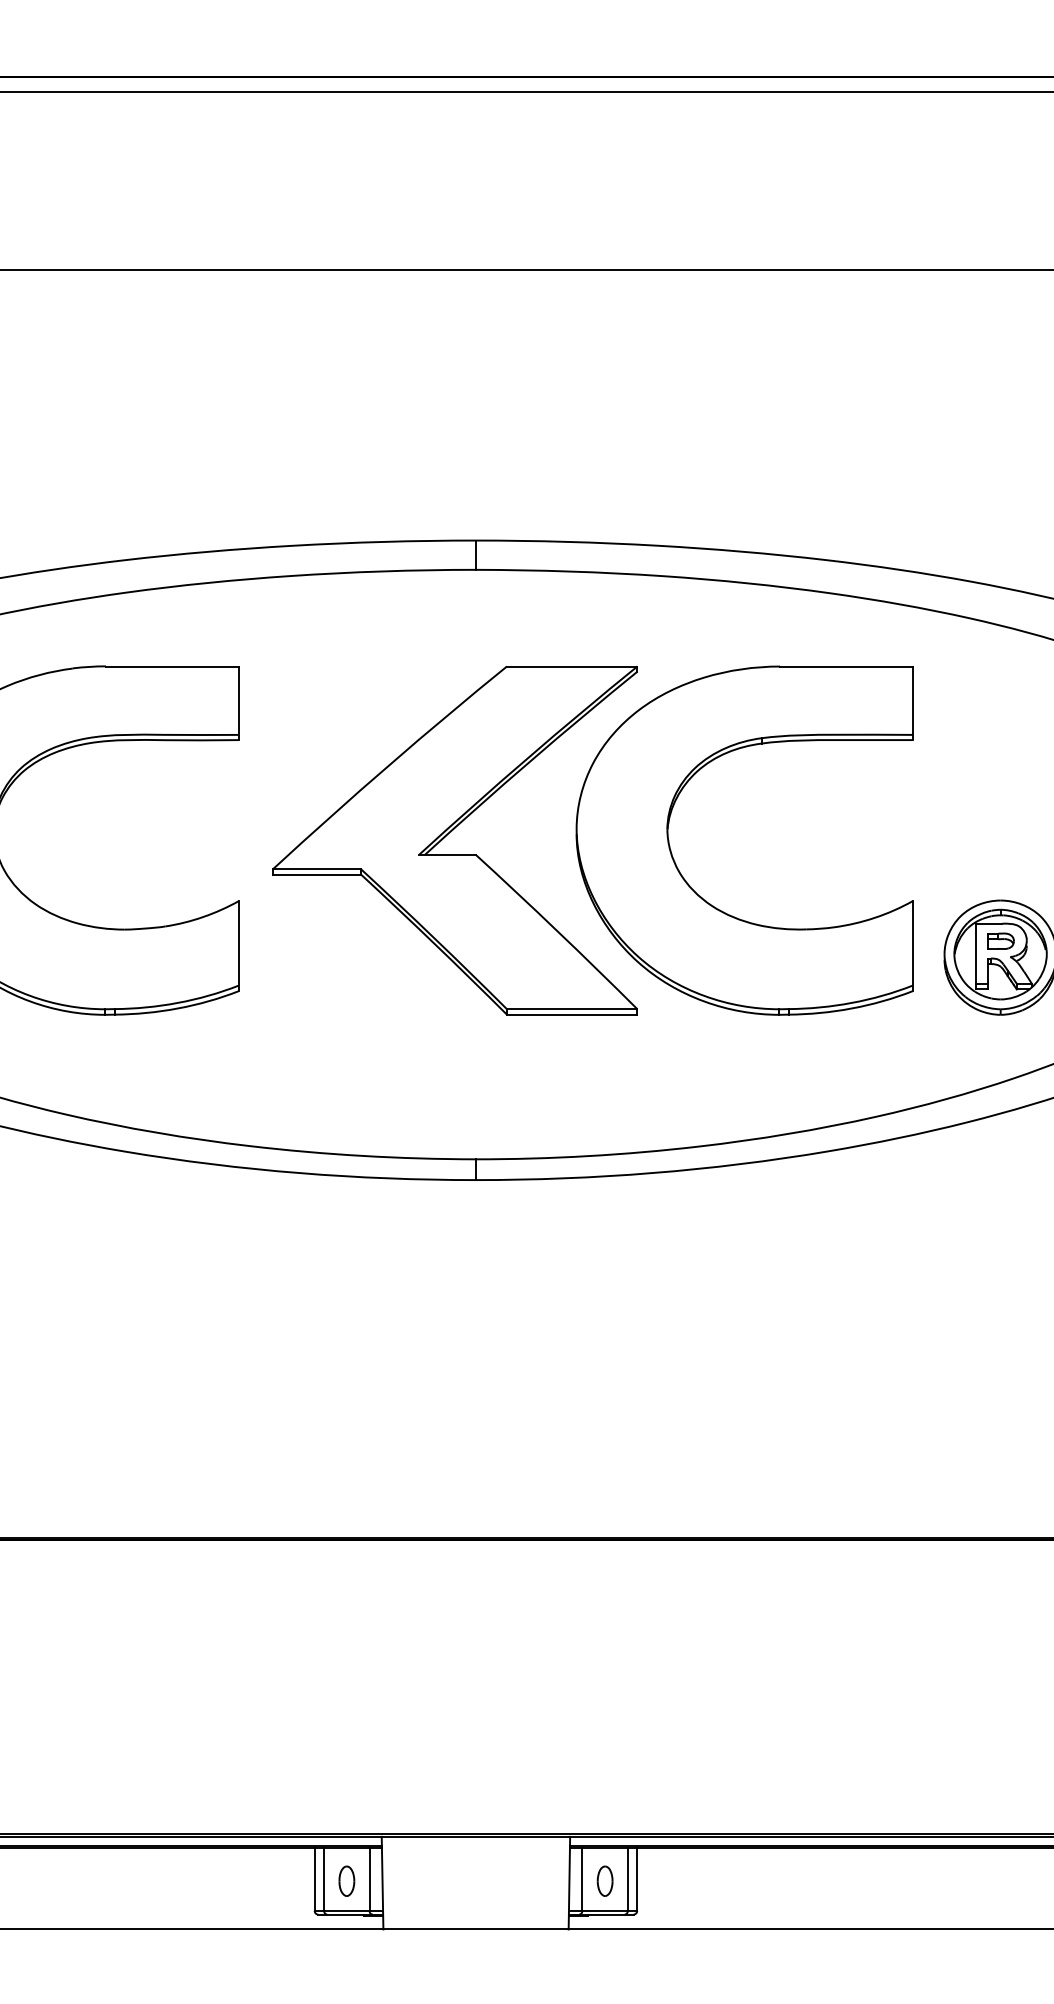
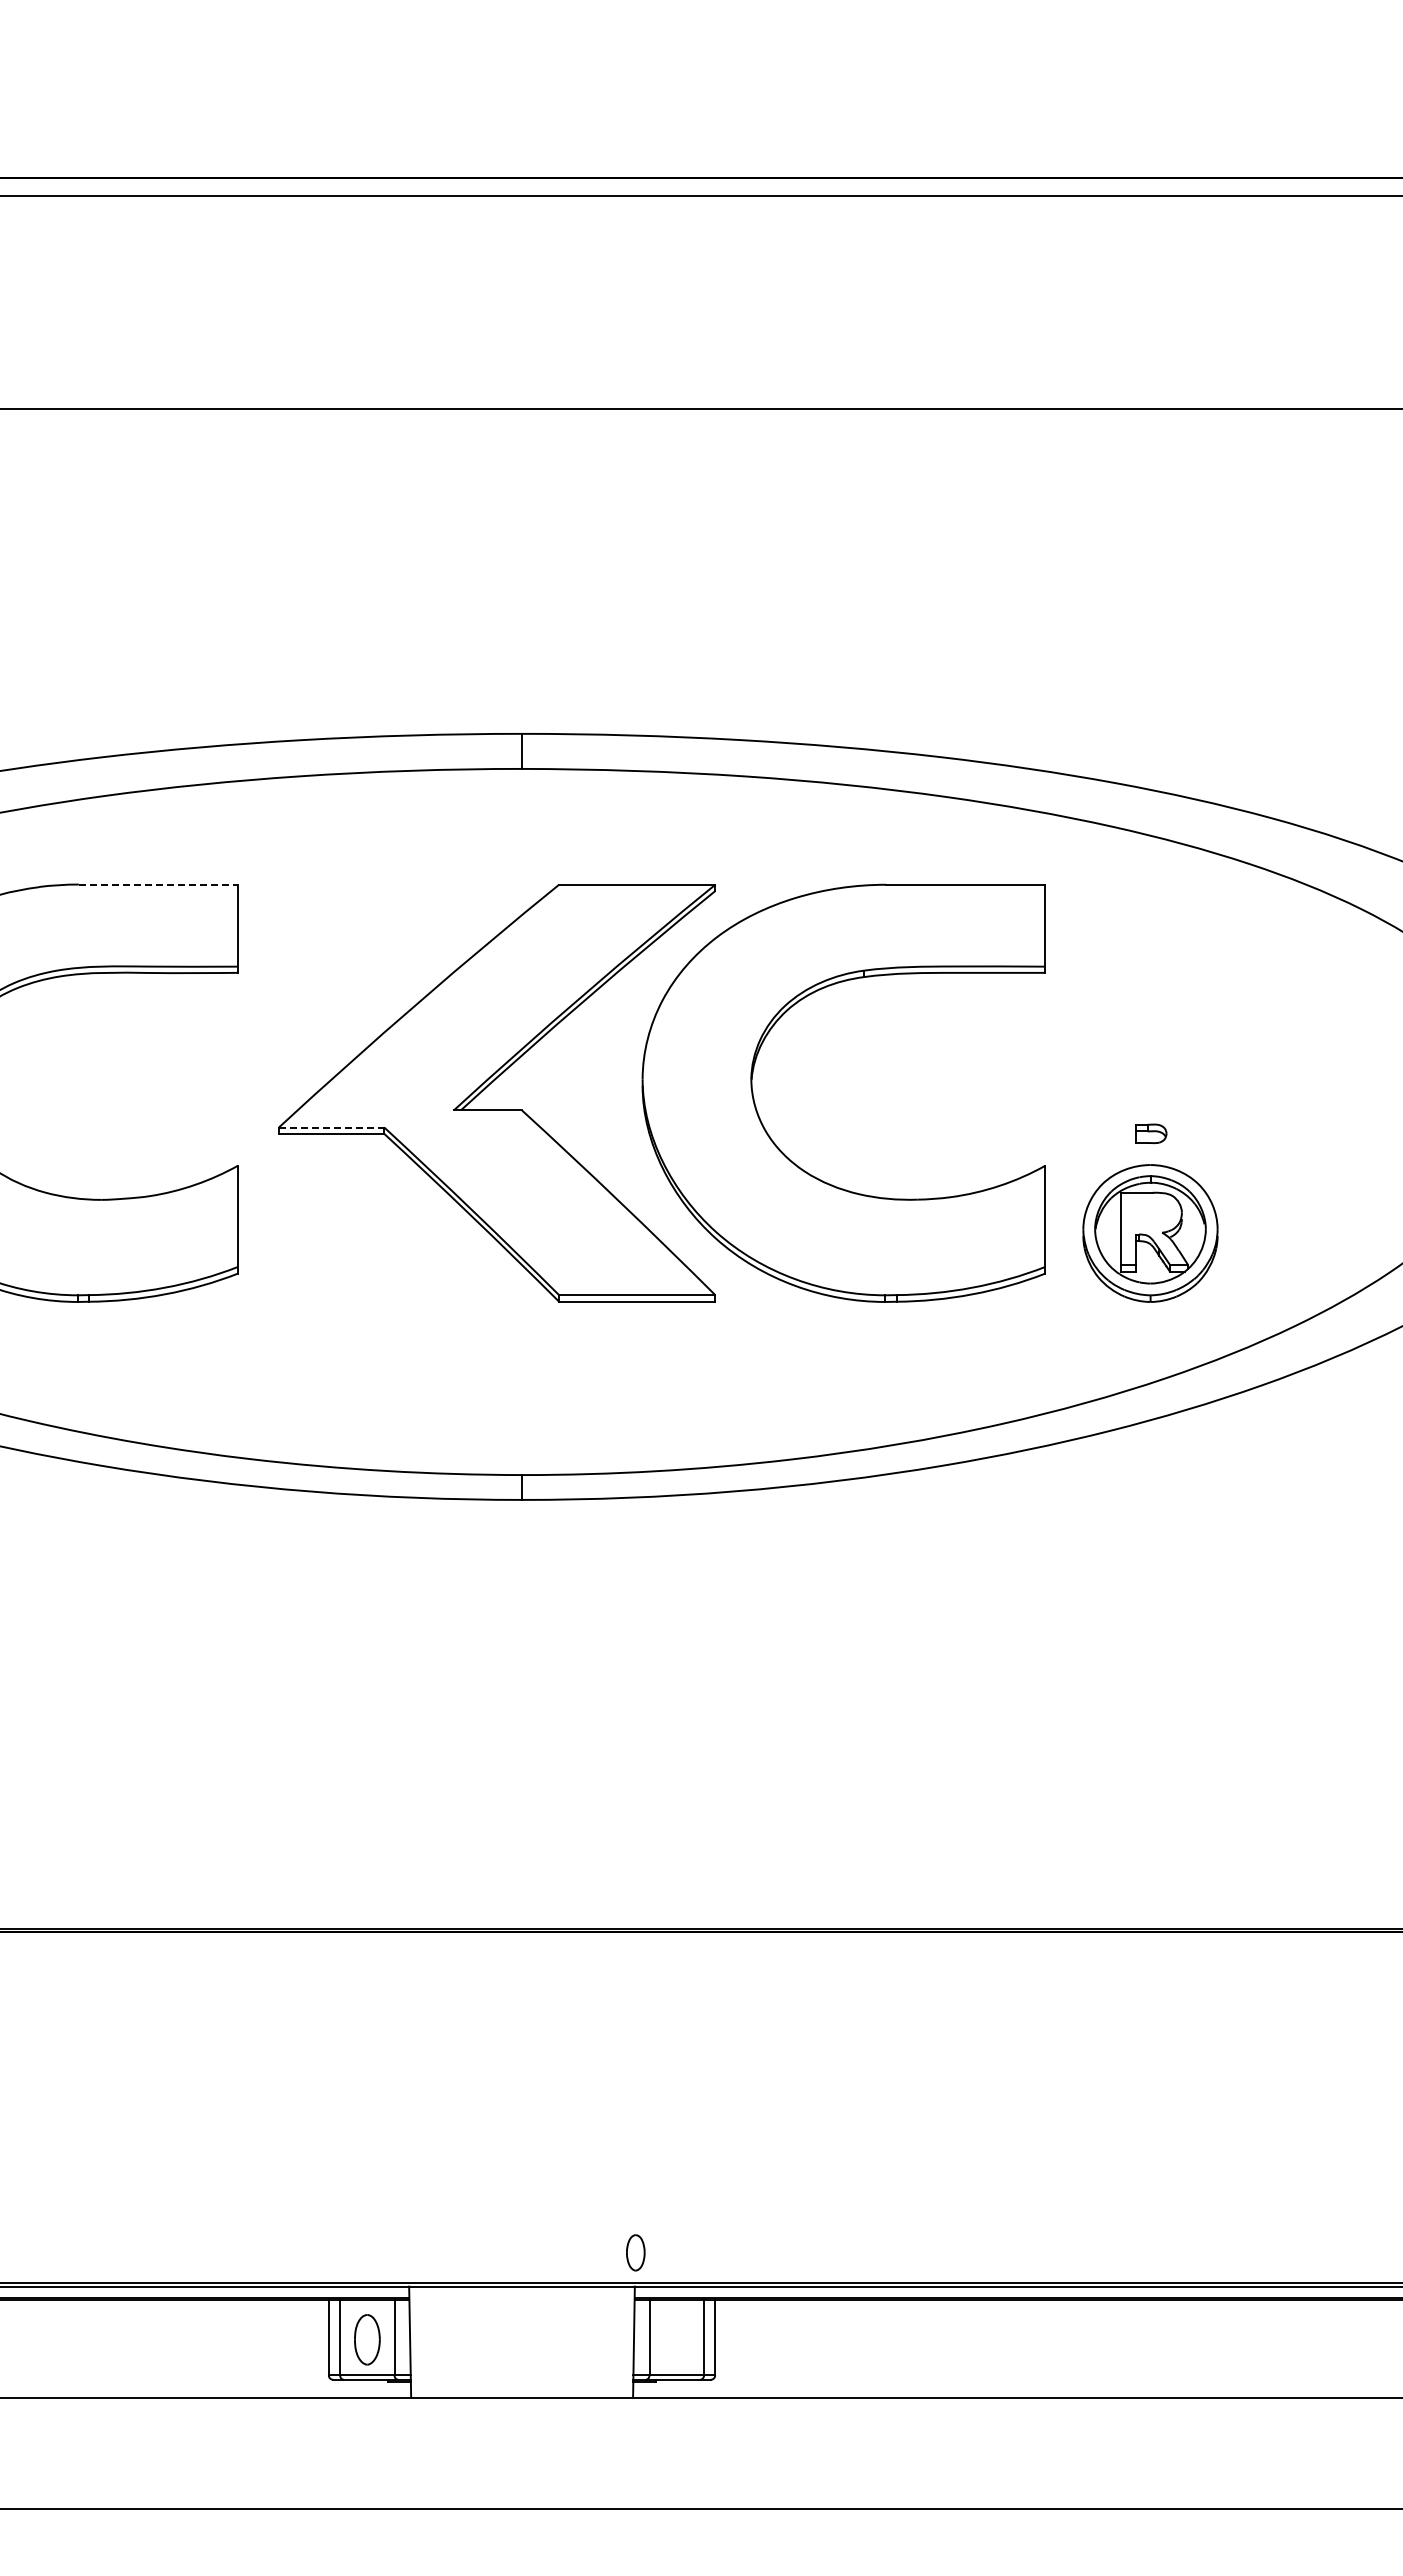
line: (172, 666) -> (158, 884), solid -> dashed
line: (316, 869) -> (331, 1127), solid -> dashed
part: (1001, 940) -> (1151, 1133), moved
part: (346, 1880) -> (367, 2339), size x1.4
part: (604, 1880) -> (635, 2252), moved

